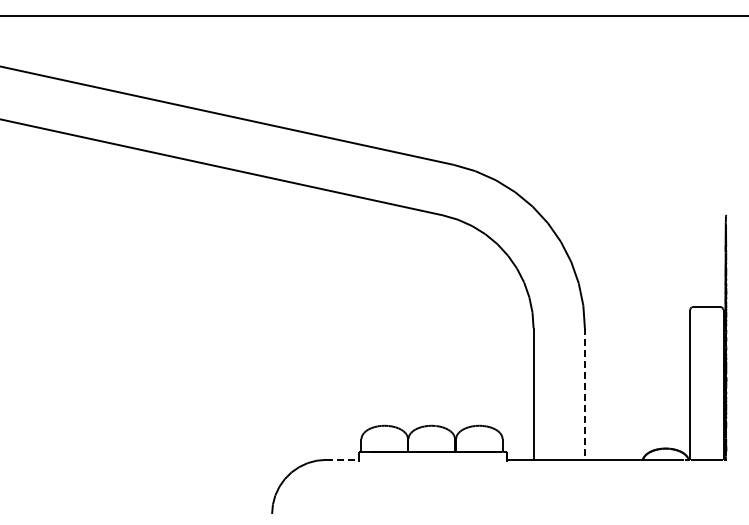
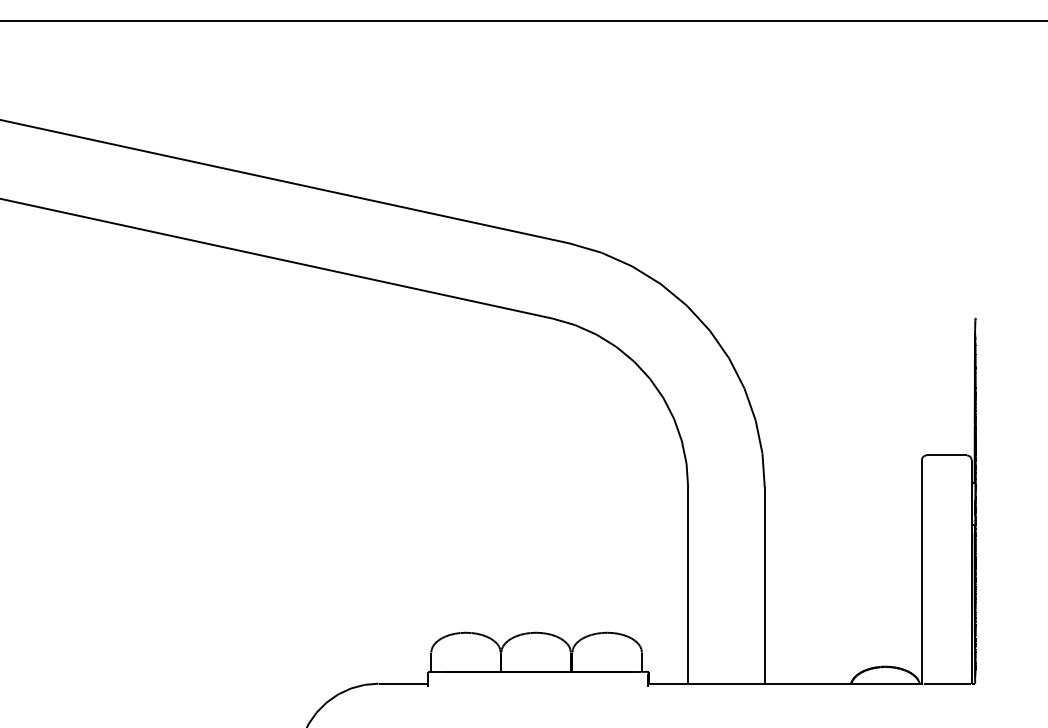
line: (584, 394) -> (764, 586), dashed -> solid
line: (342, 459) -> (402, 683), dashed -> solid

